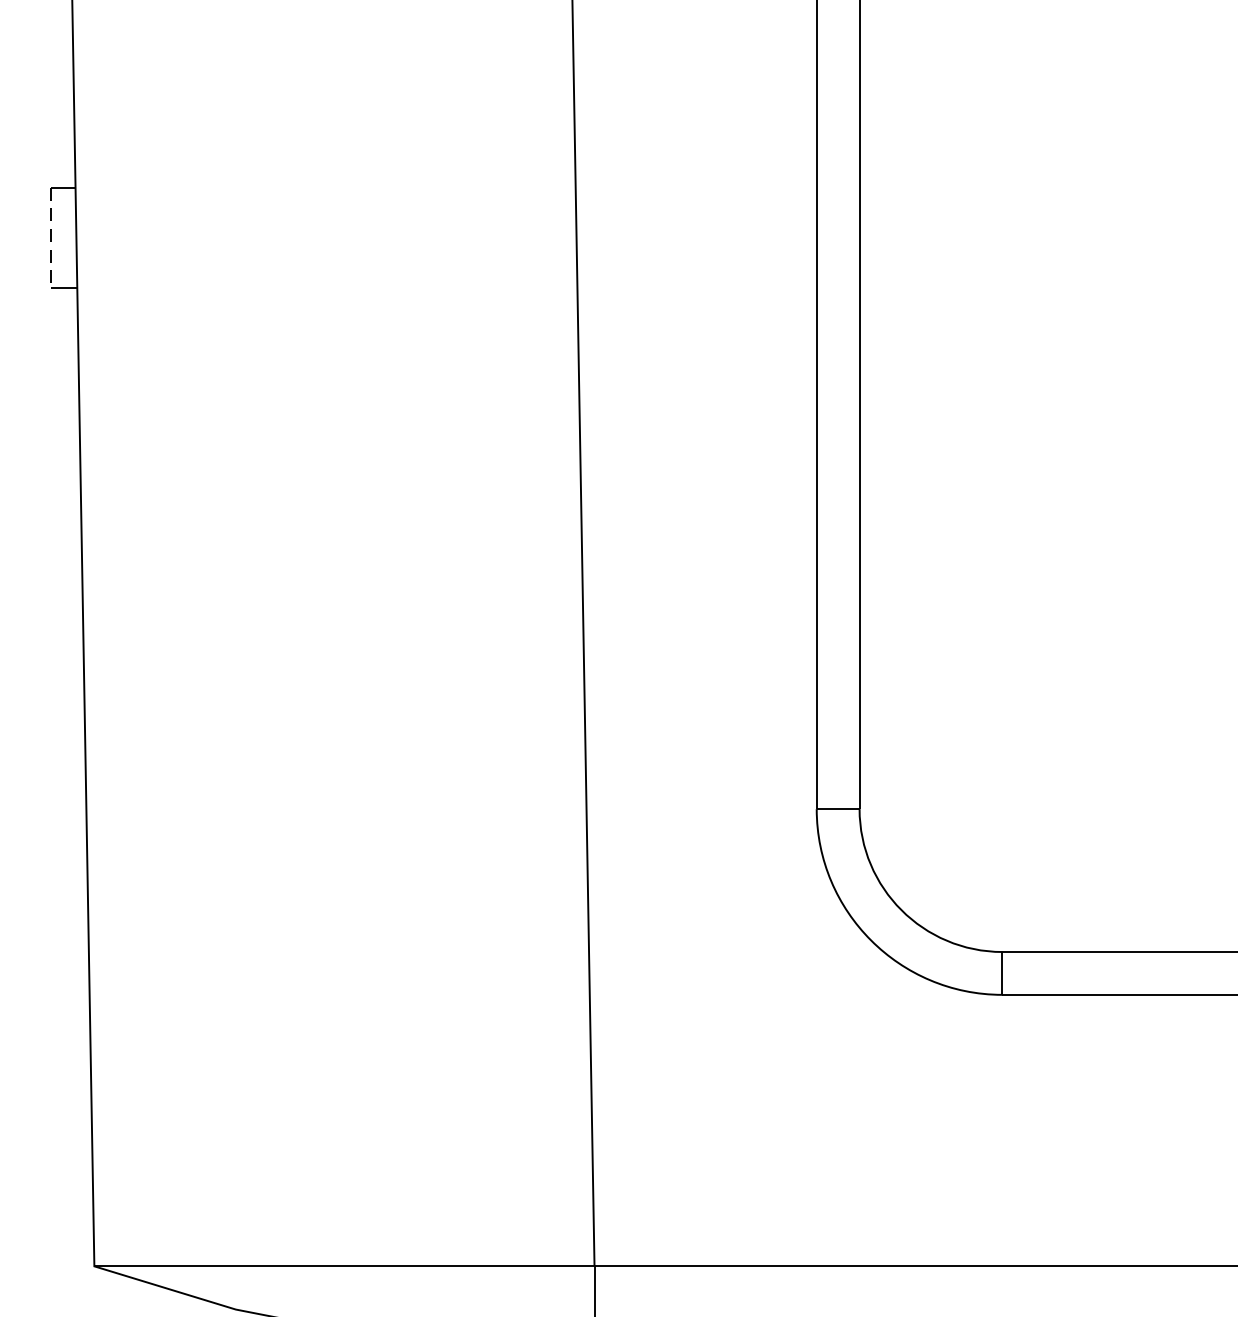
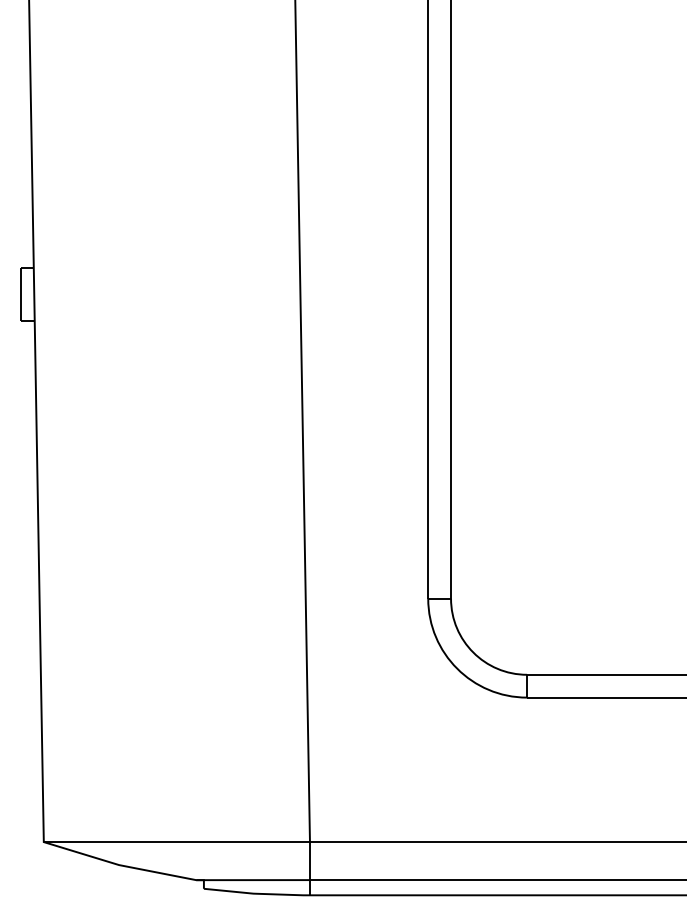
line: (50, 237) -> (20, 294), dashed -> solid

